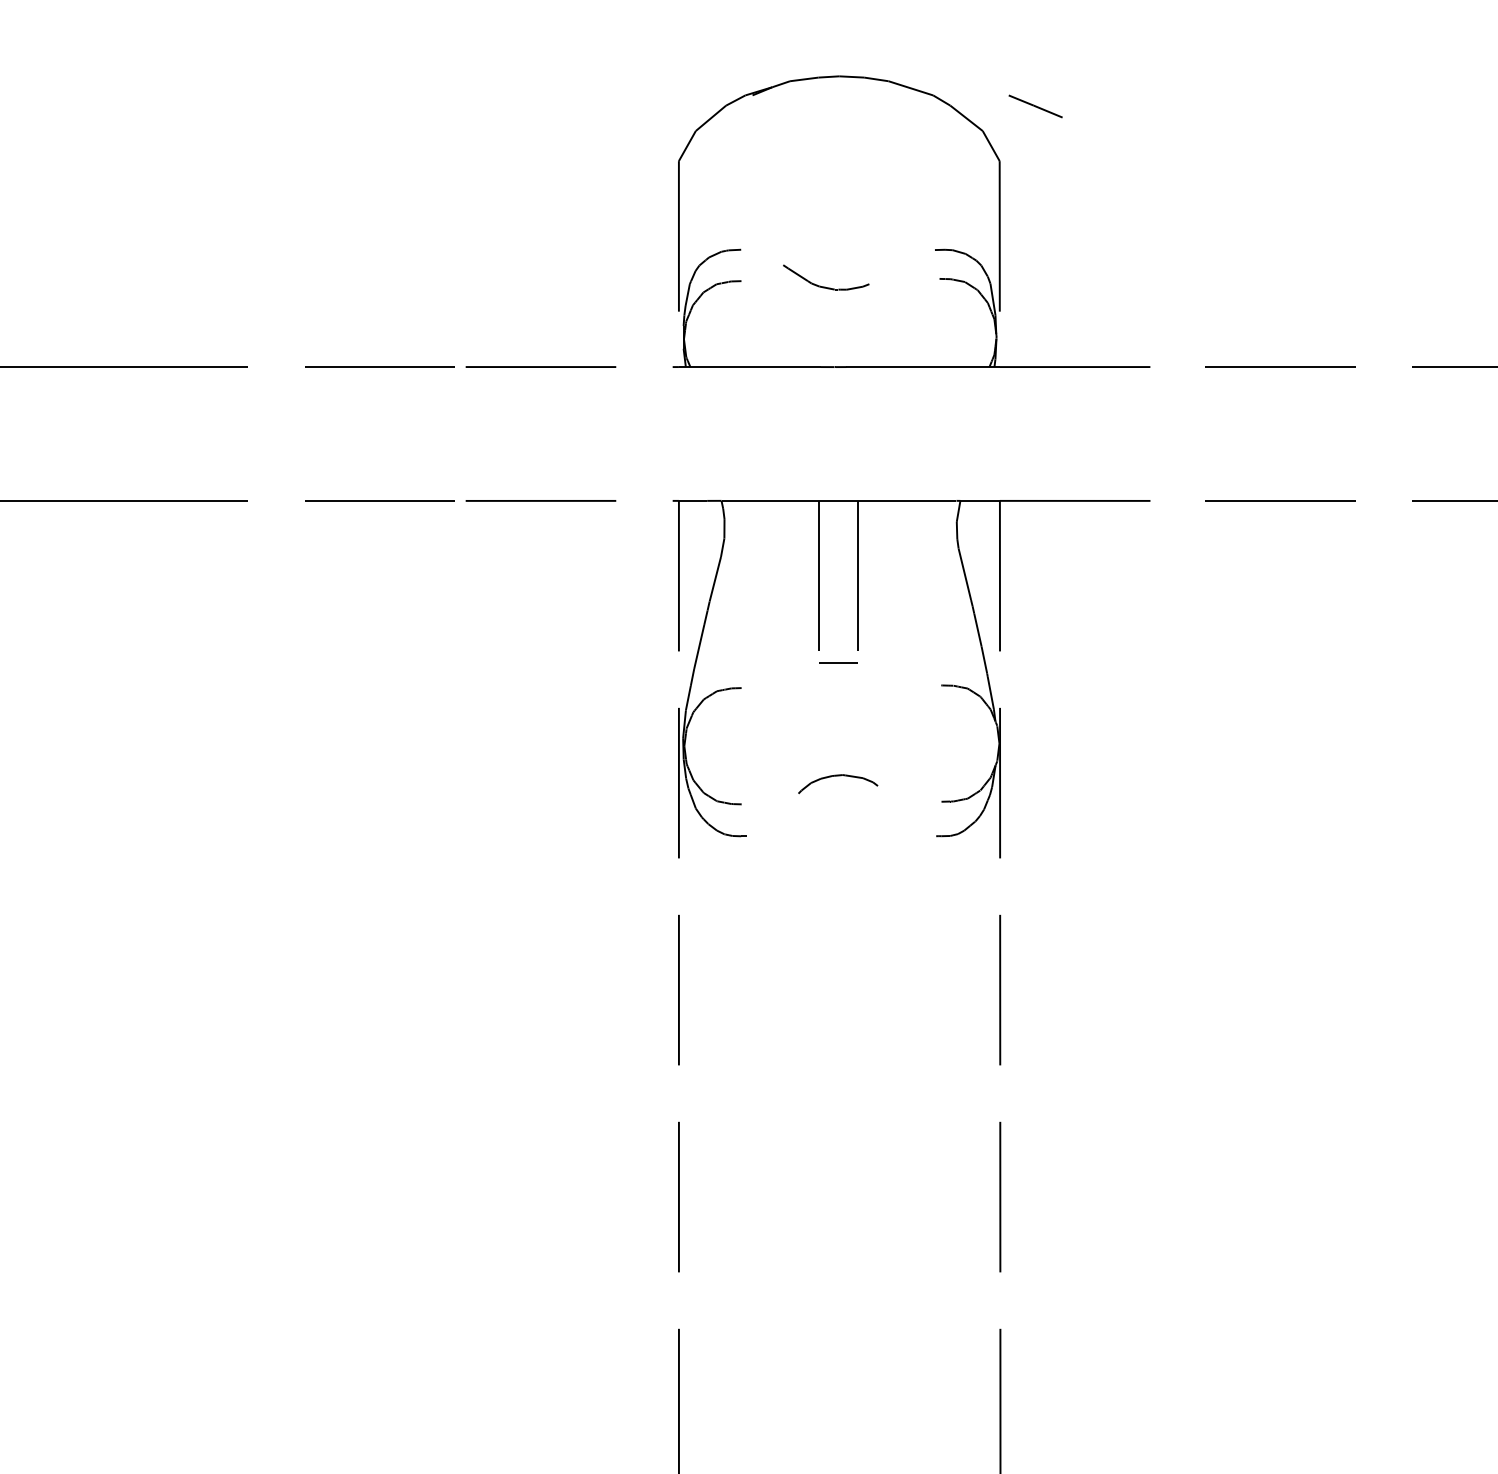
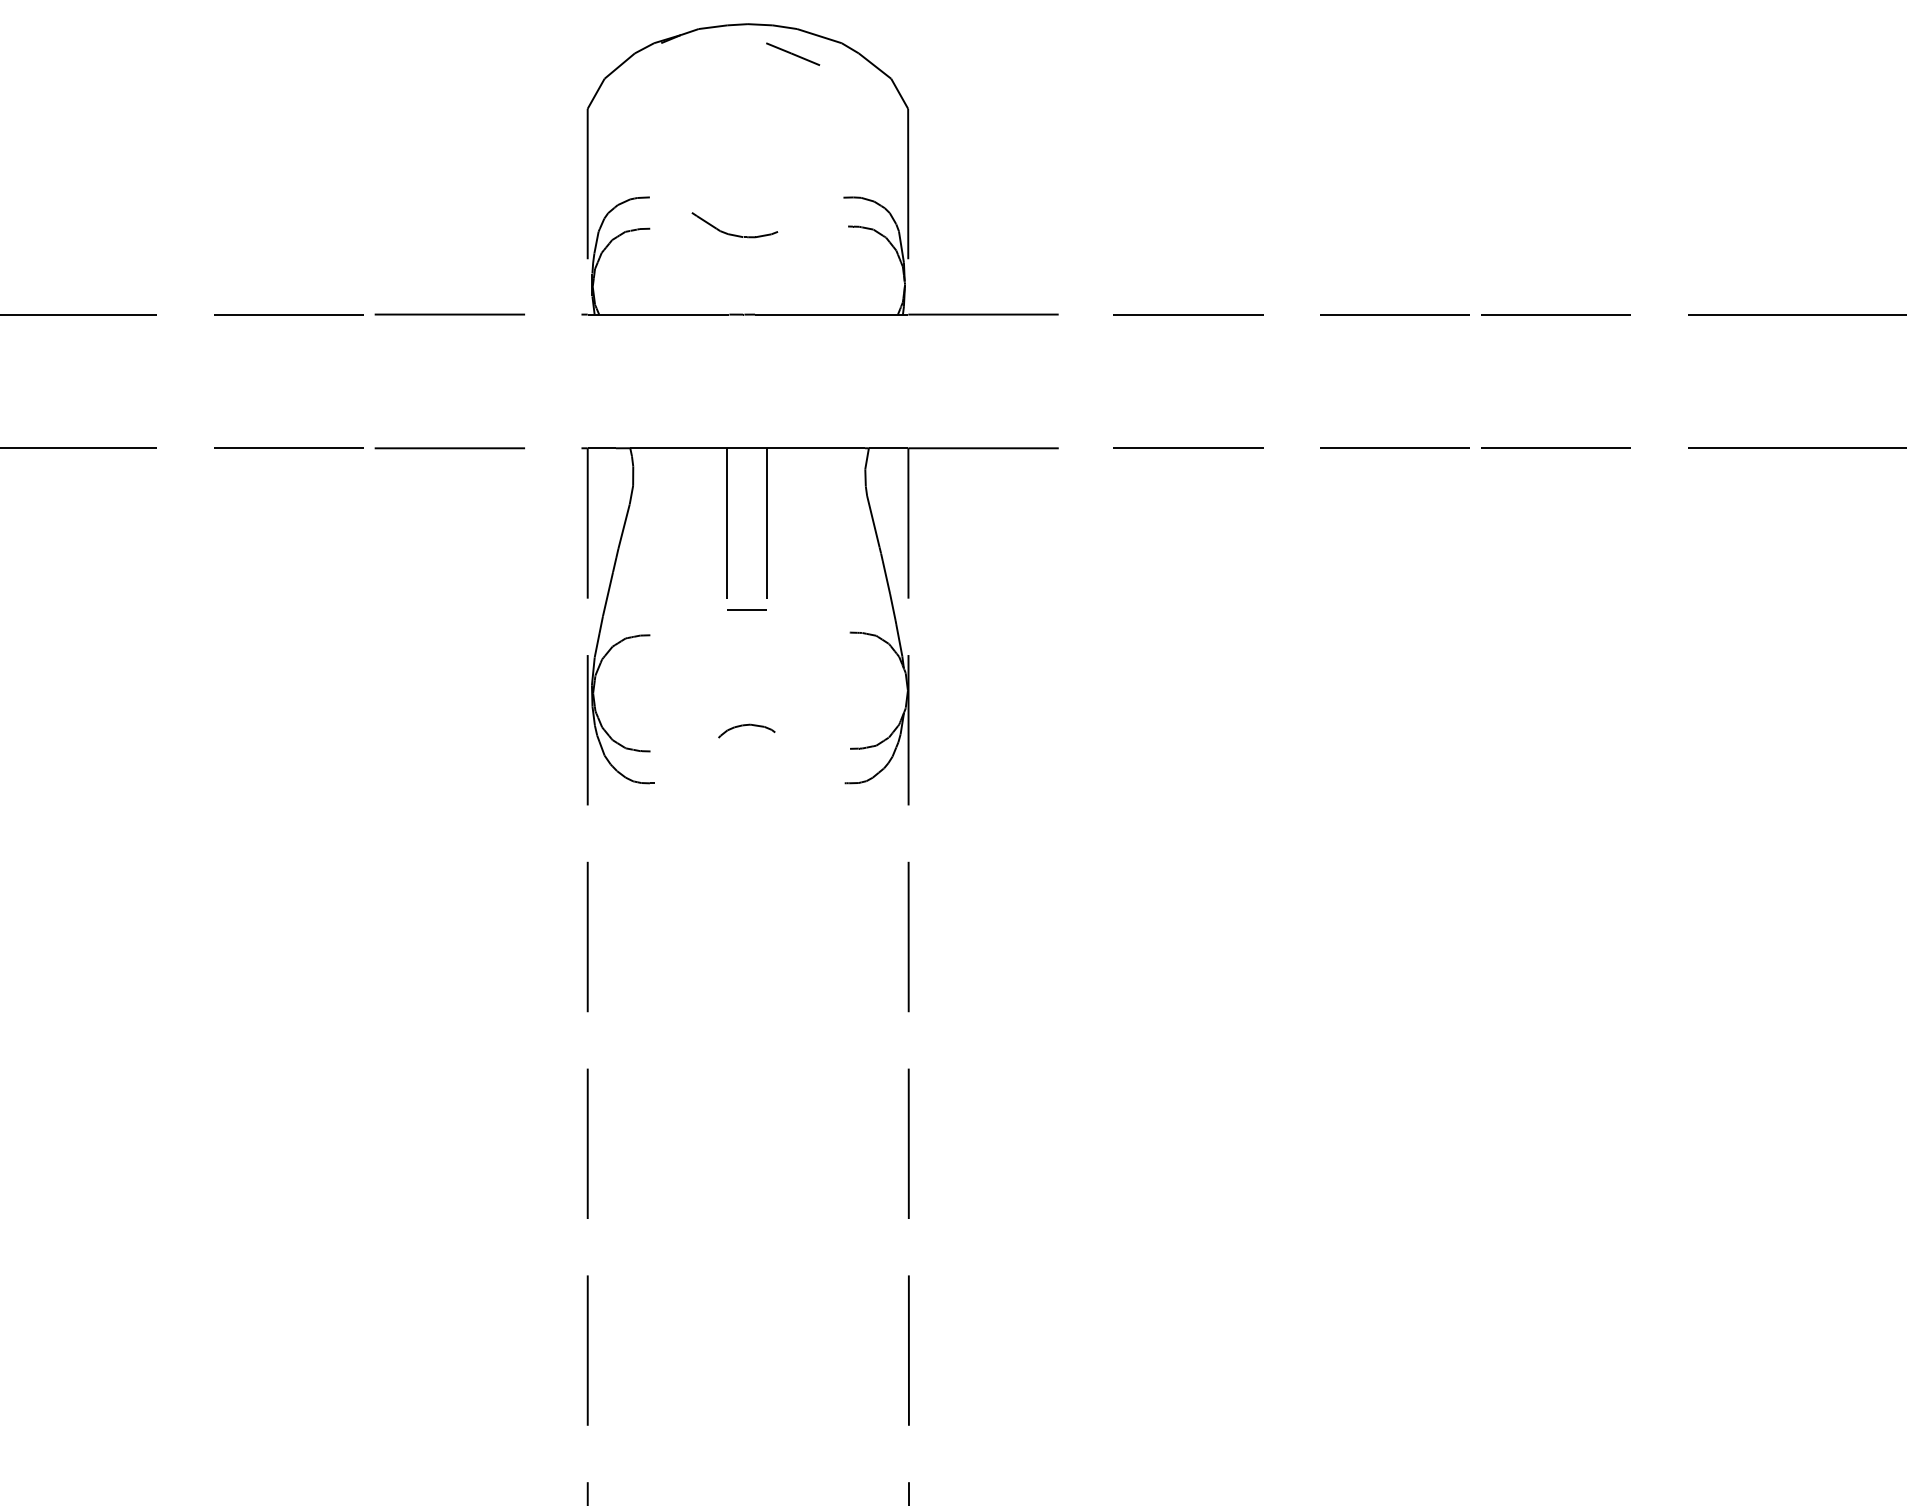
line: (1036, 105) -> (793, 53), moved
part: (837, 783) -> (746, 730), size x0.71

